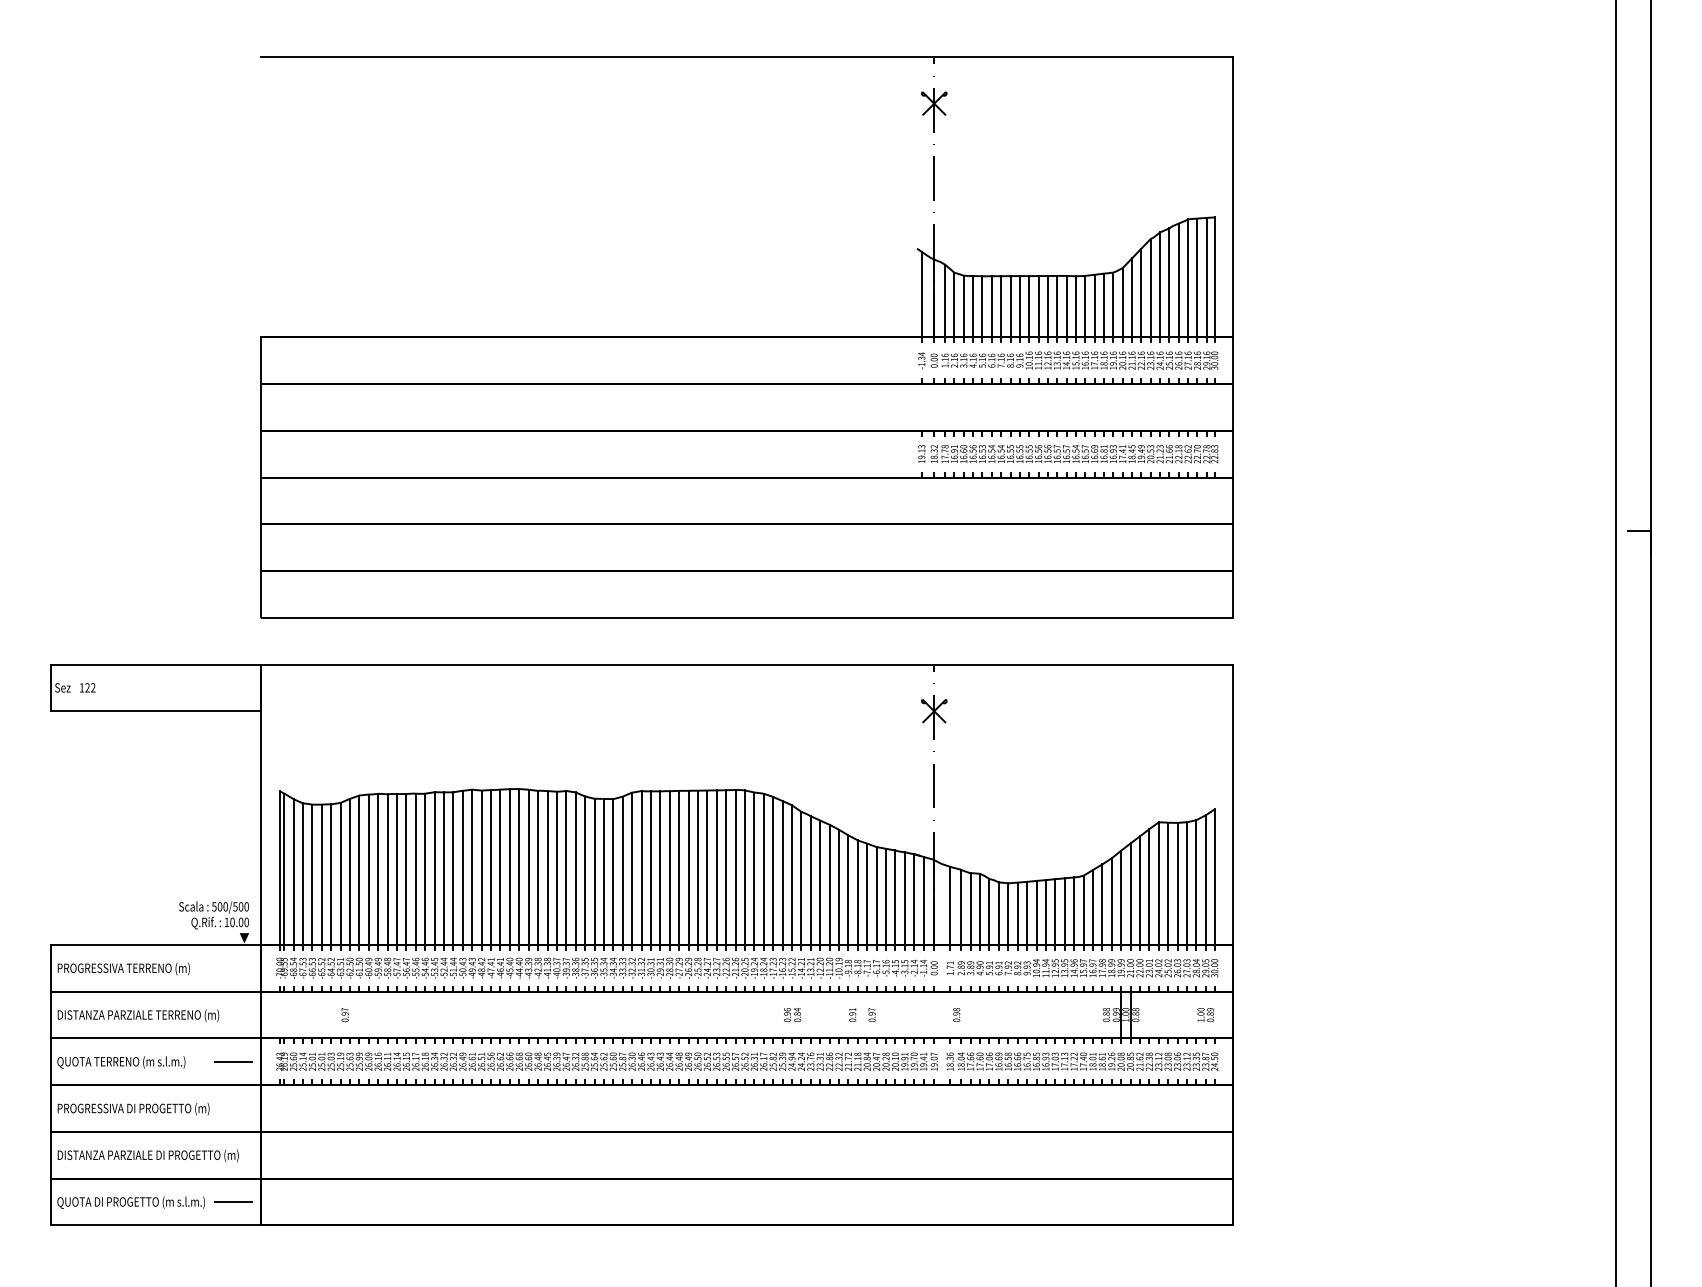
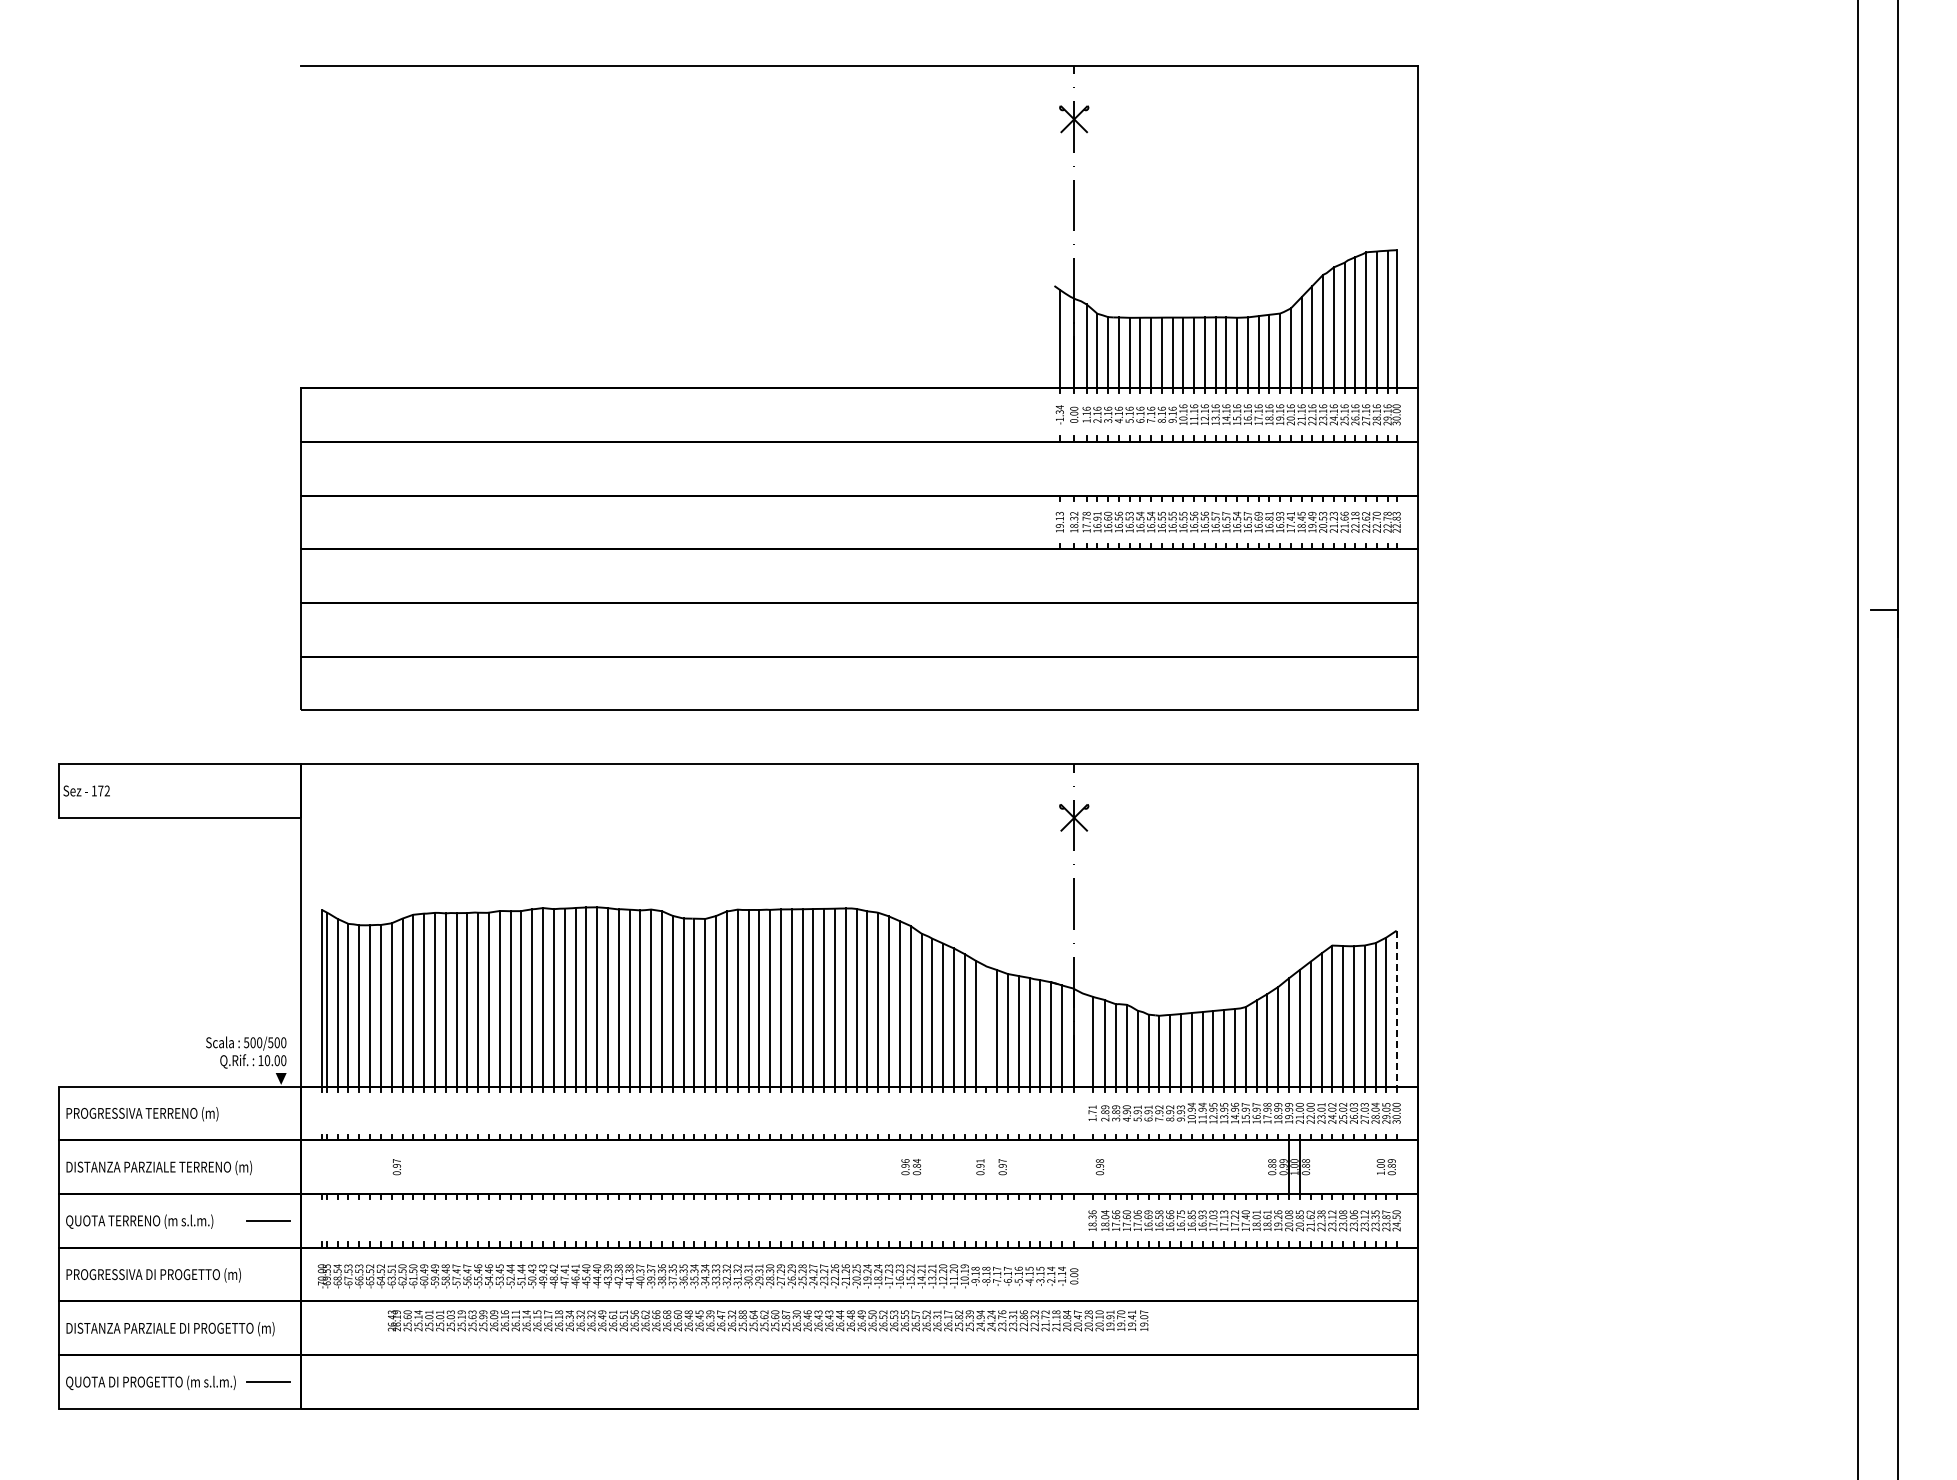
text: (87, 687) -> (100, 790), 122 -> 172
line: (1214, 877) -> (1396, 1008), solid -> dashed
line: (857, 892) -> (986, 1026), removed
text: (606, 968) -> (697, 1276), moved
text: (606, 1061) -> (767, 1320), moved

